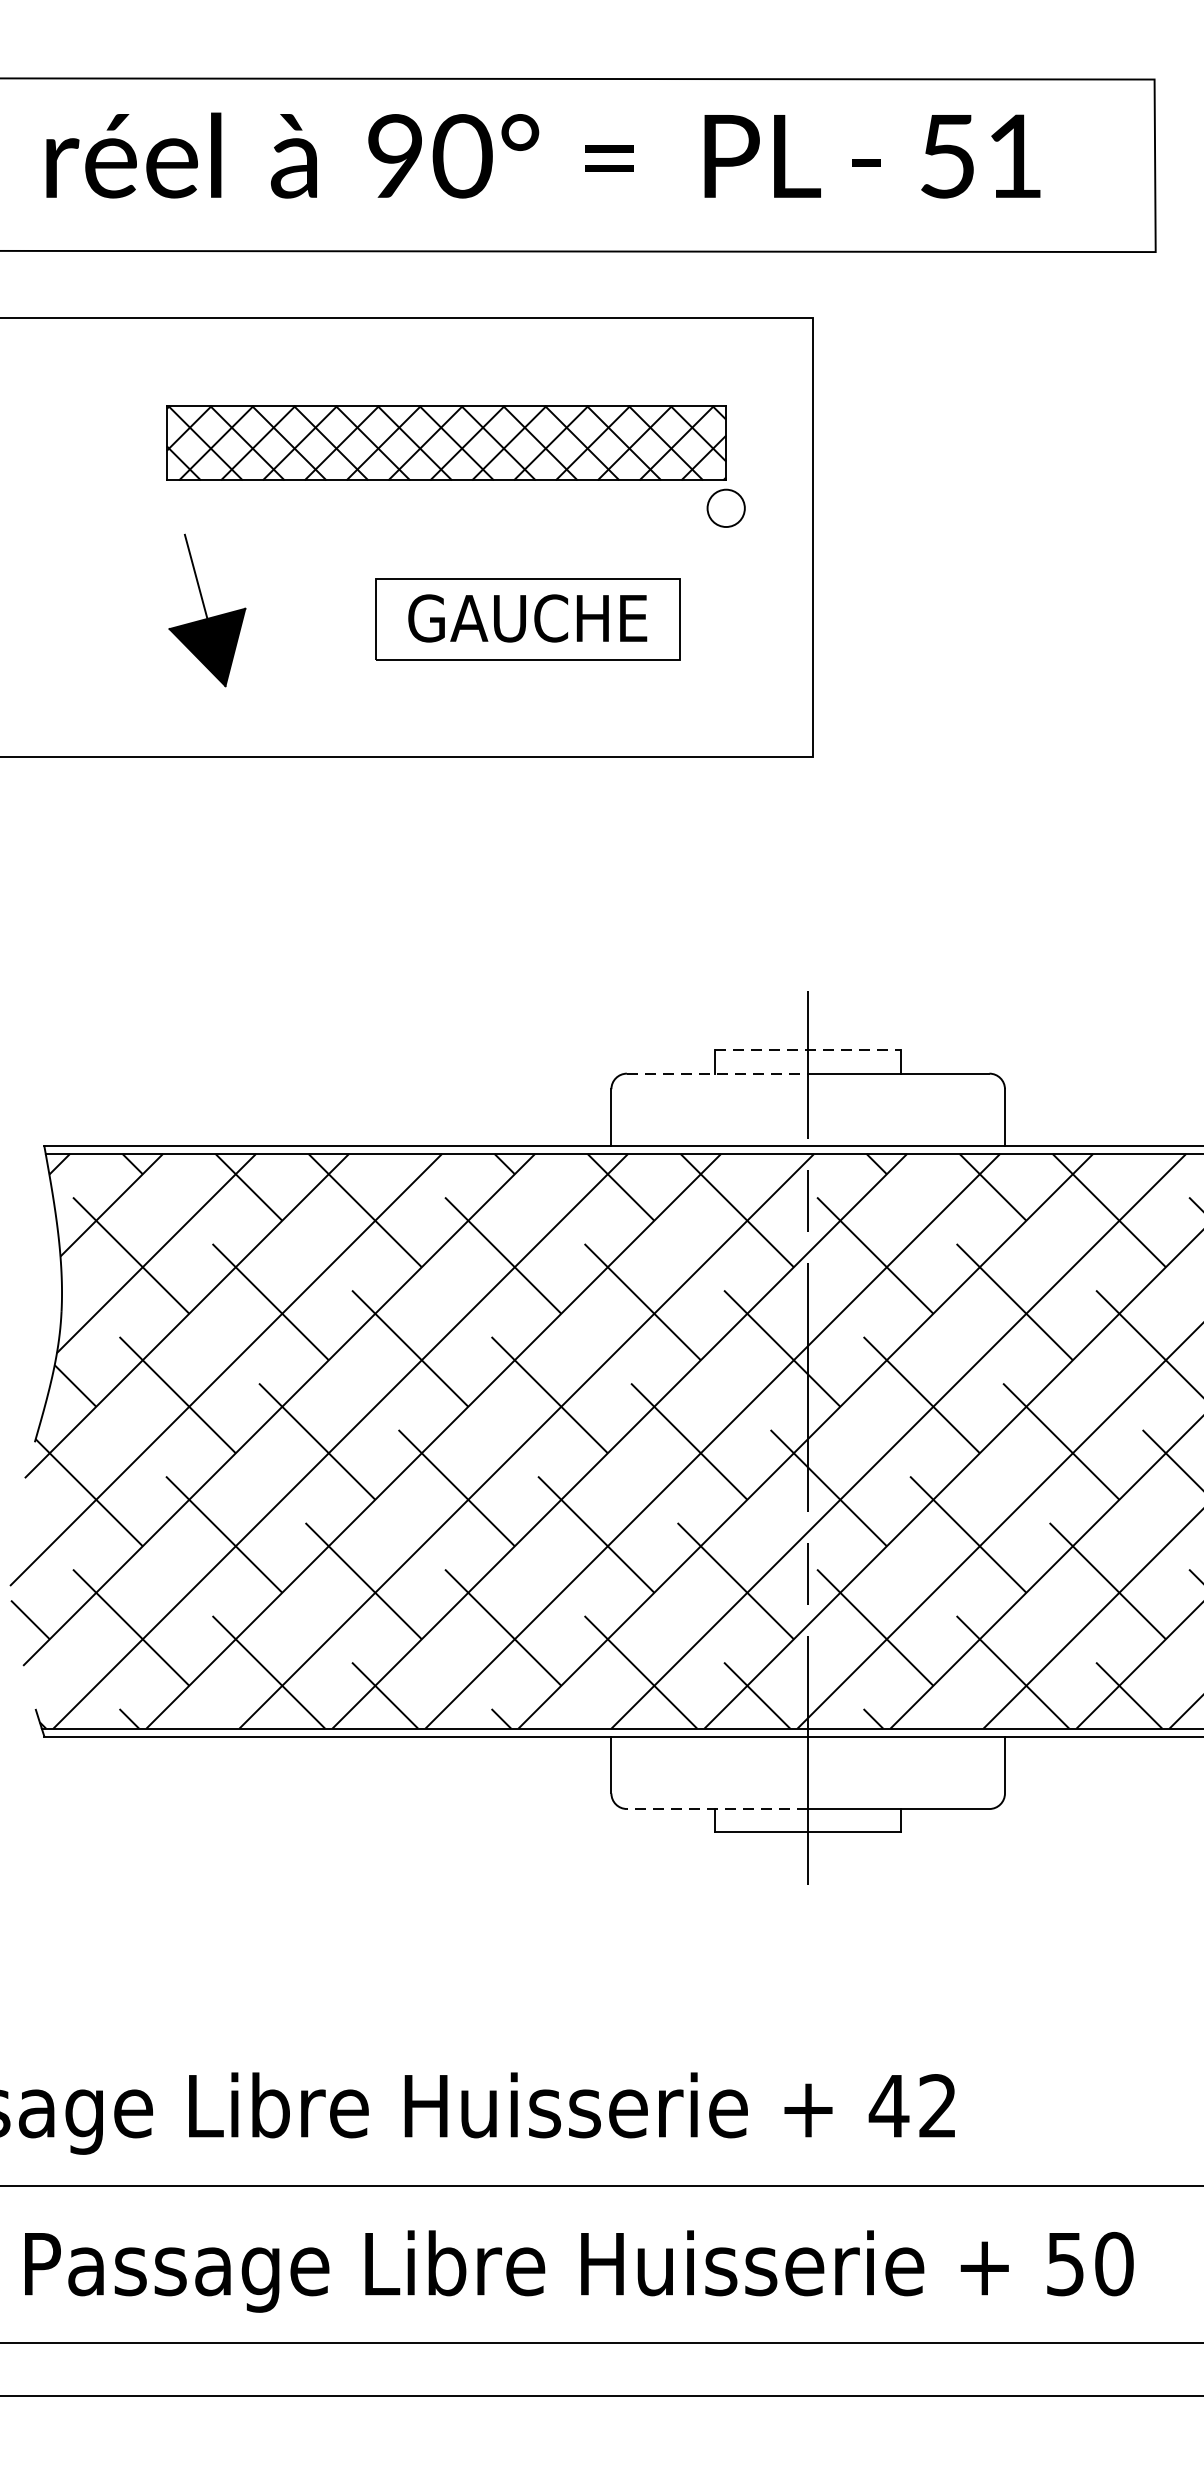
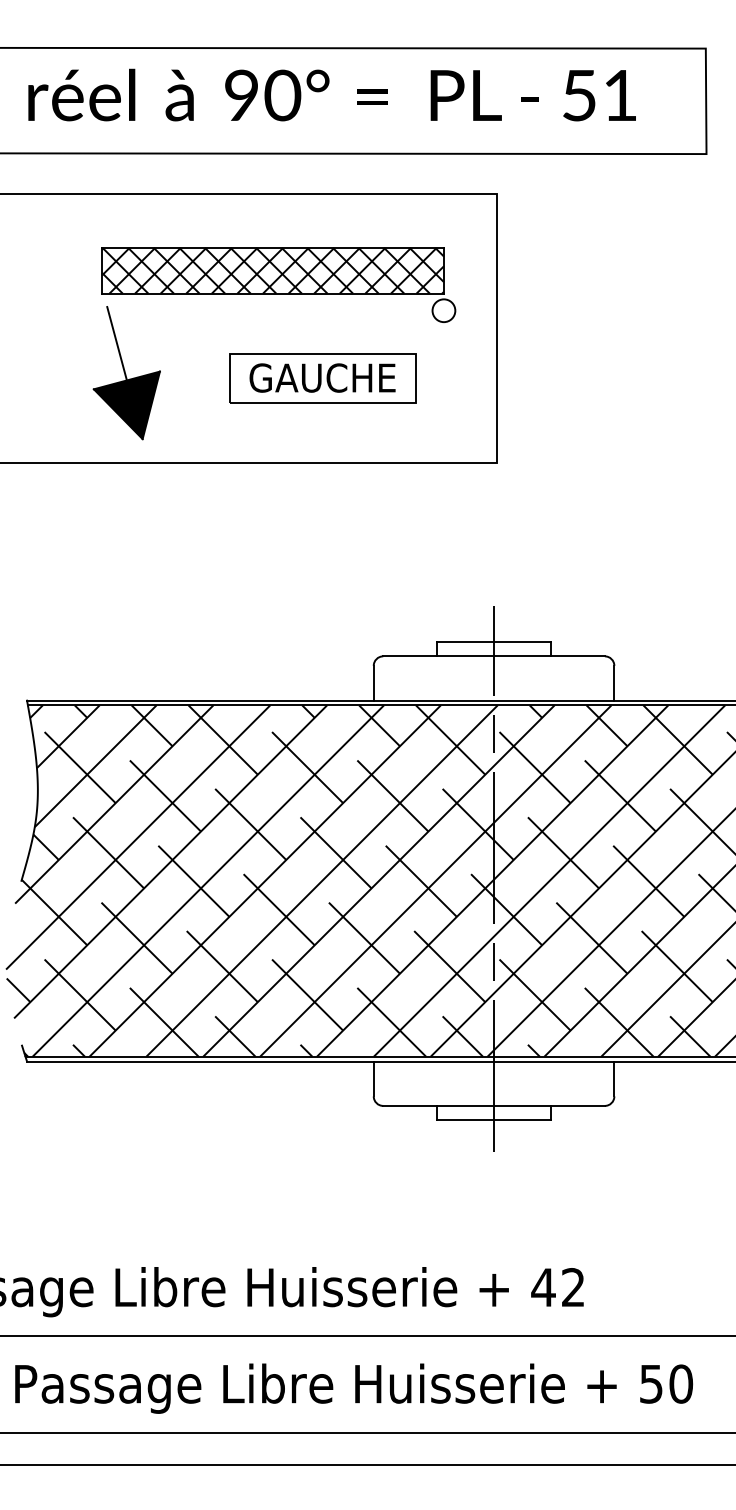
part: (206, 610) -> (126, 373), size x1.43
line: (808, 1050) -> (494, 642), dashed -> solid
line: (718, 1073) -> (439, 656), dashed -> solid
line: (717, 1808) -> (438, 1105), dashed -> solid

